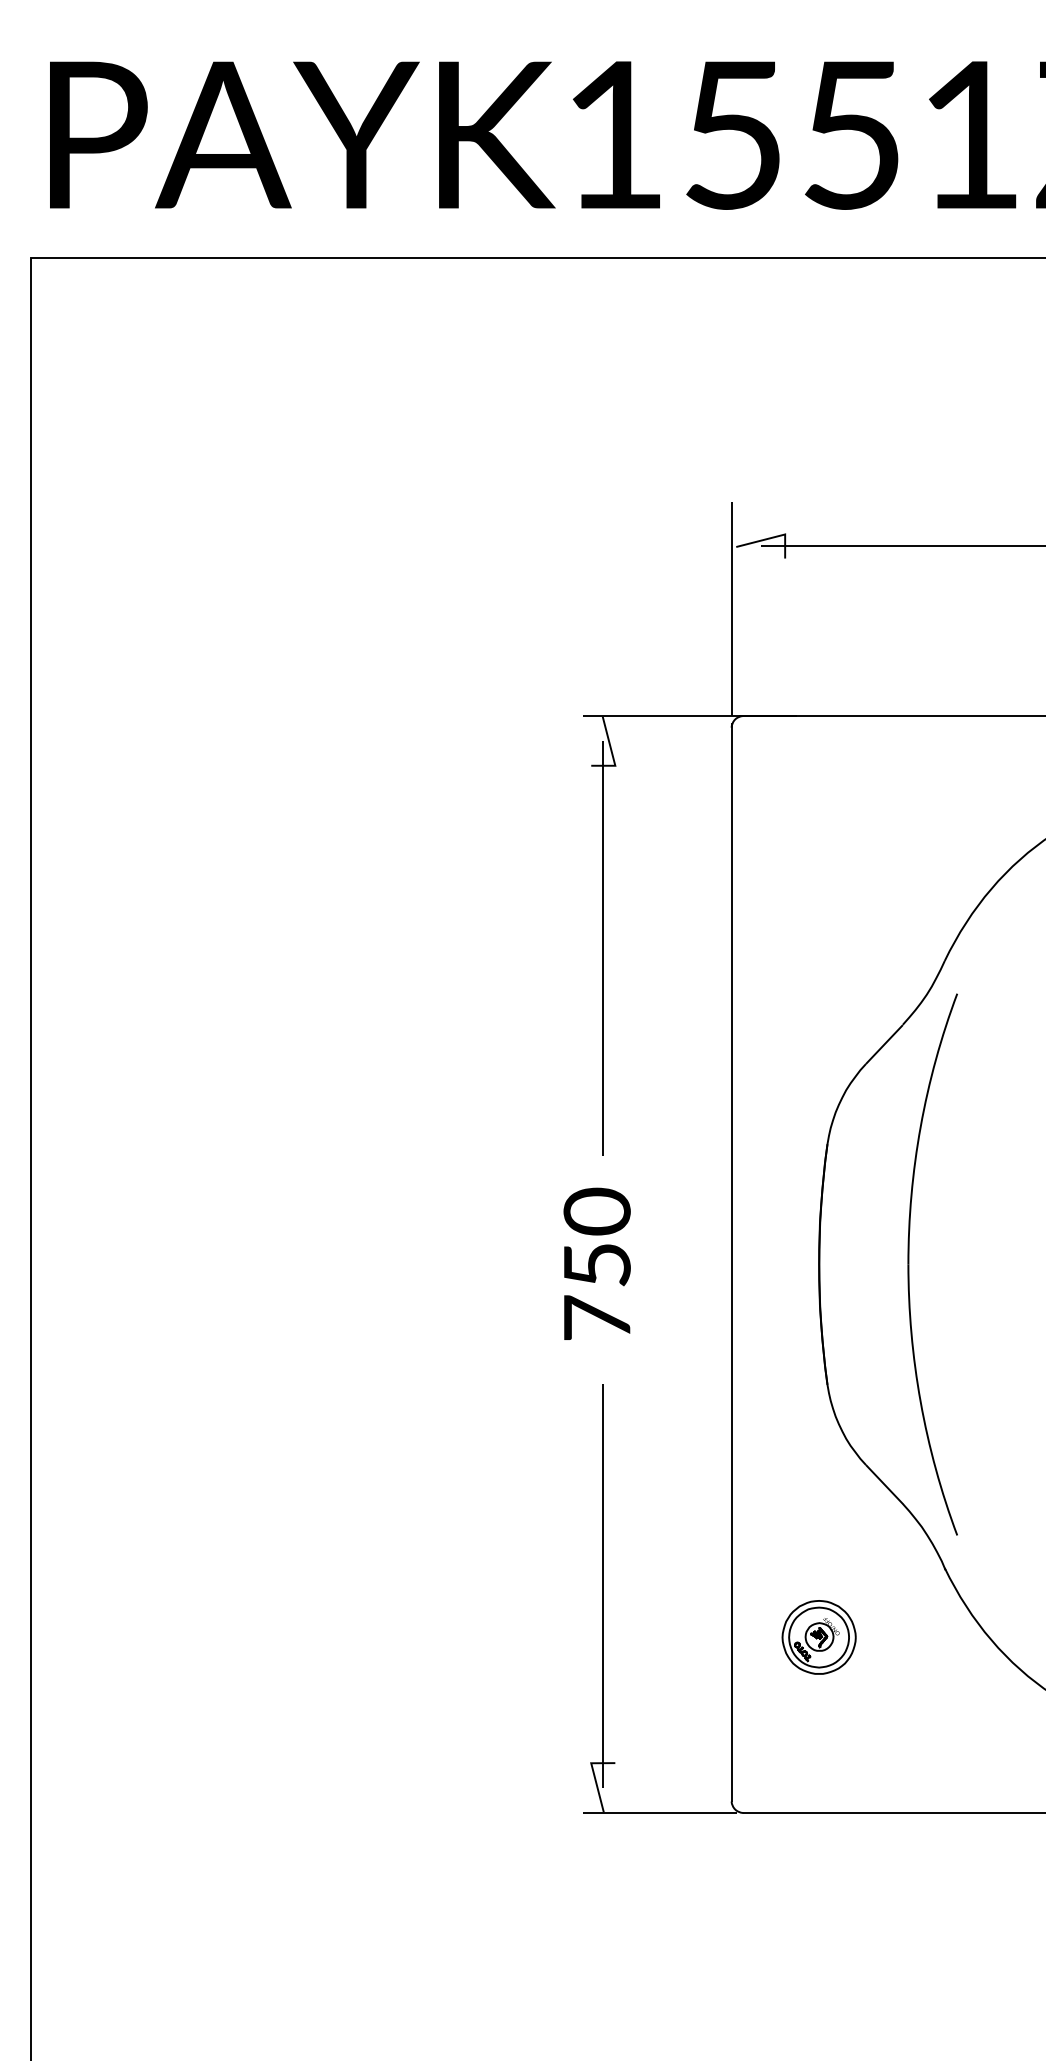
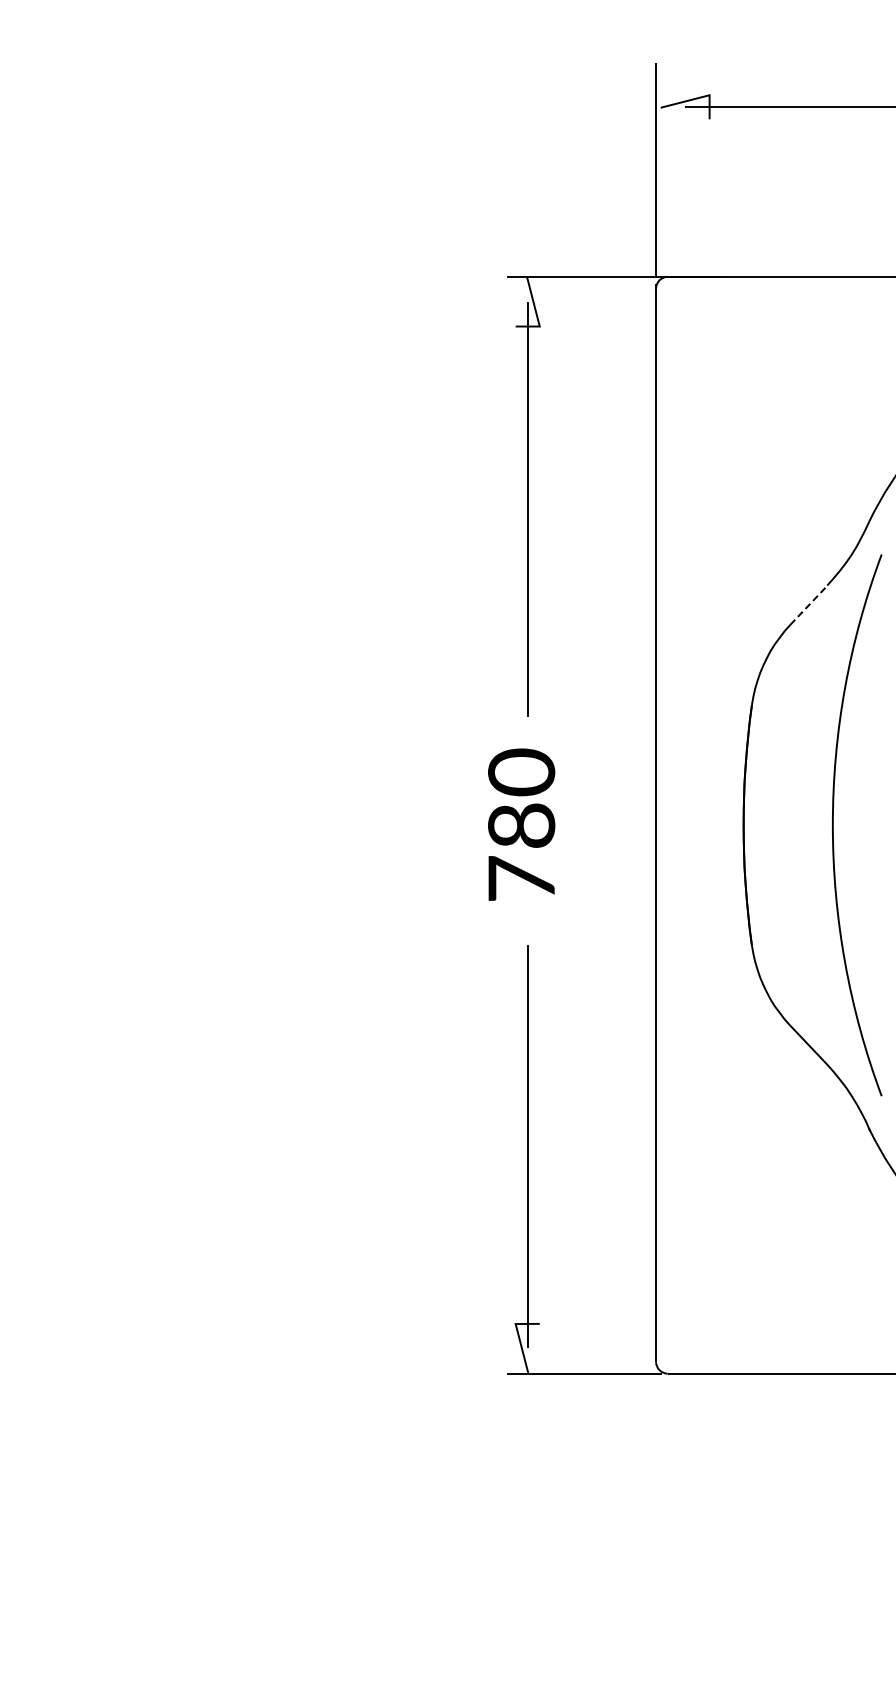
line: (884, 1044) -> (808, 605), solid -> dashed
text: (596, 1264) -> (520, 825), 750 -> 780
part: (818, 1637) -> (742, 1198), removed

